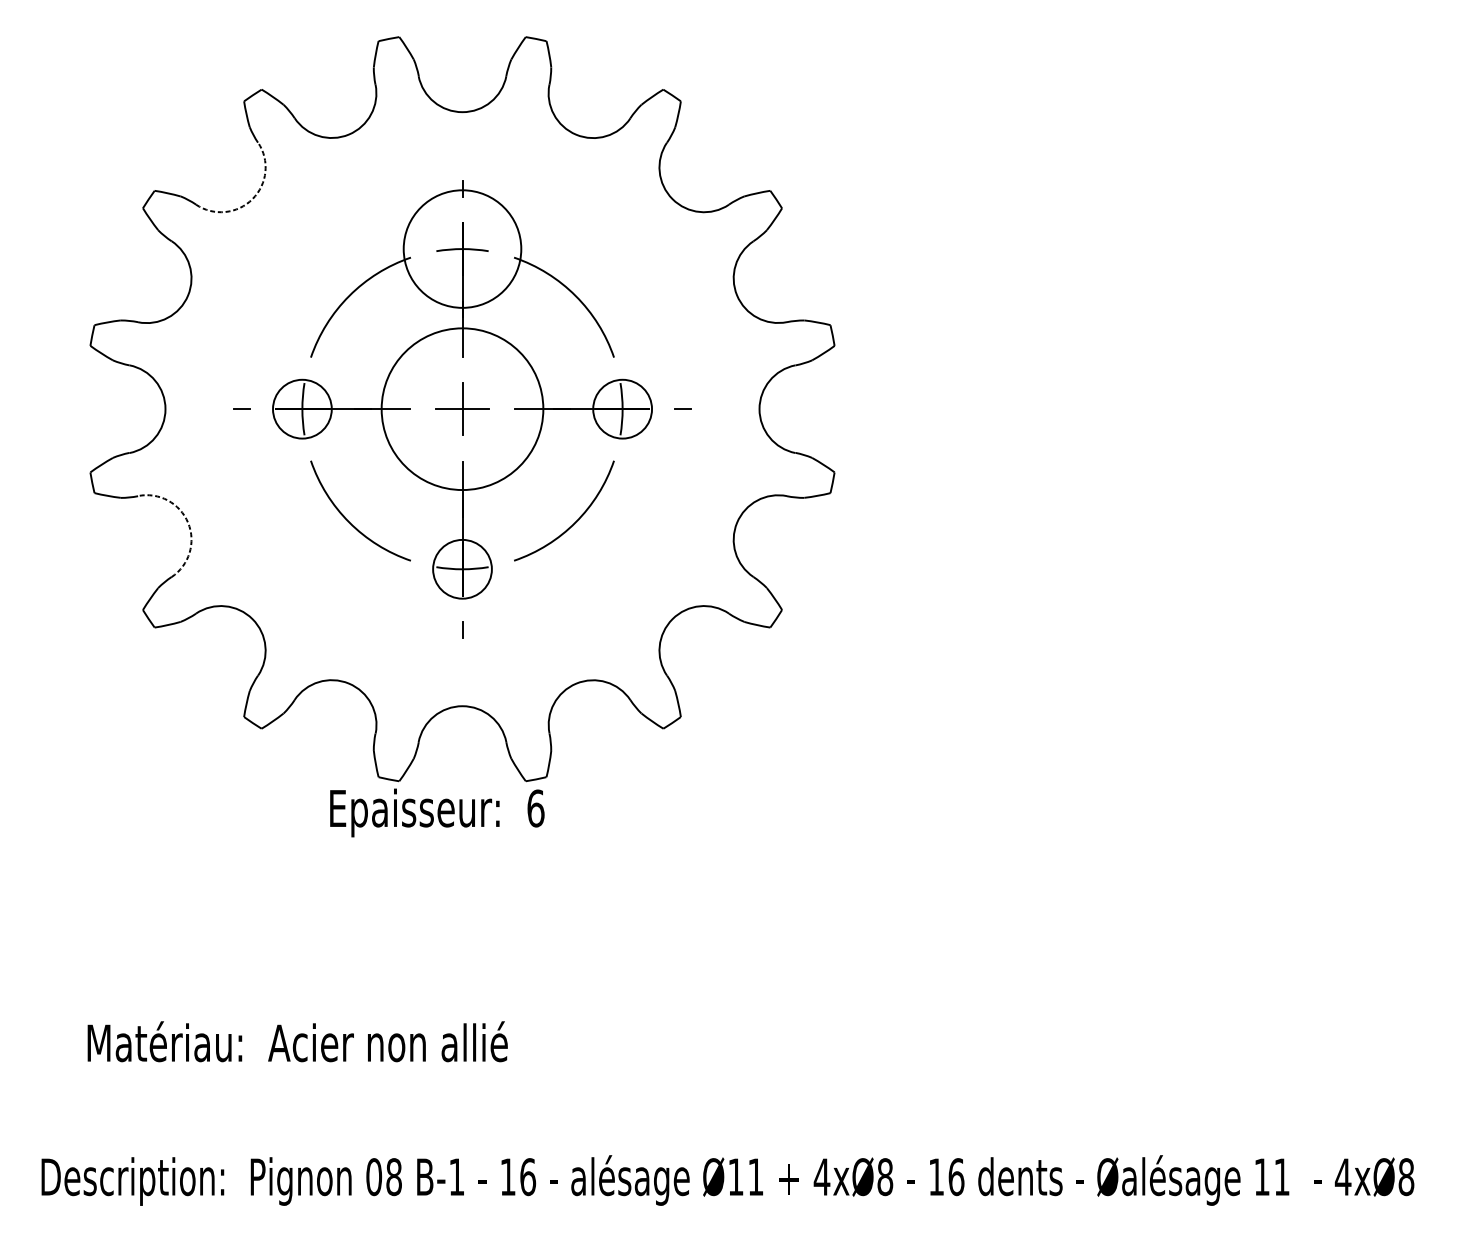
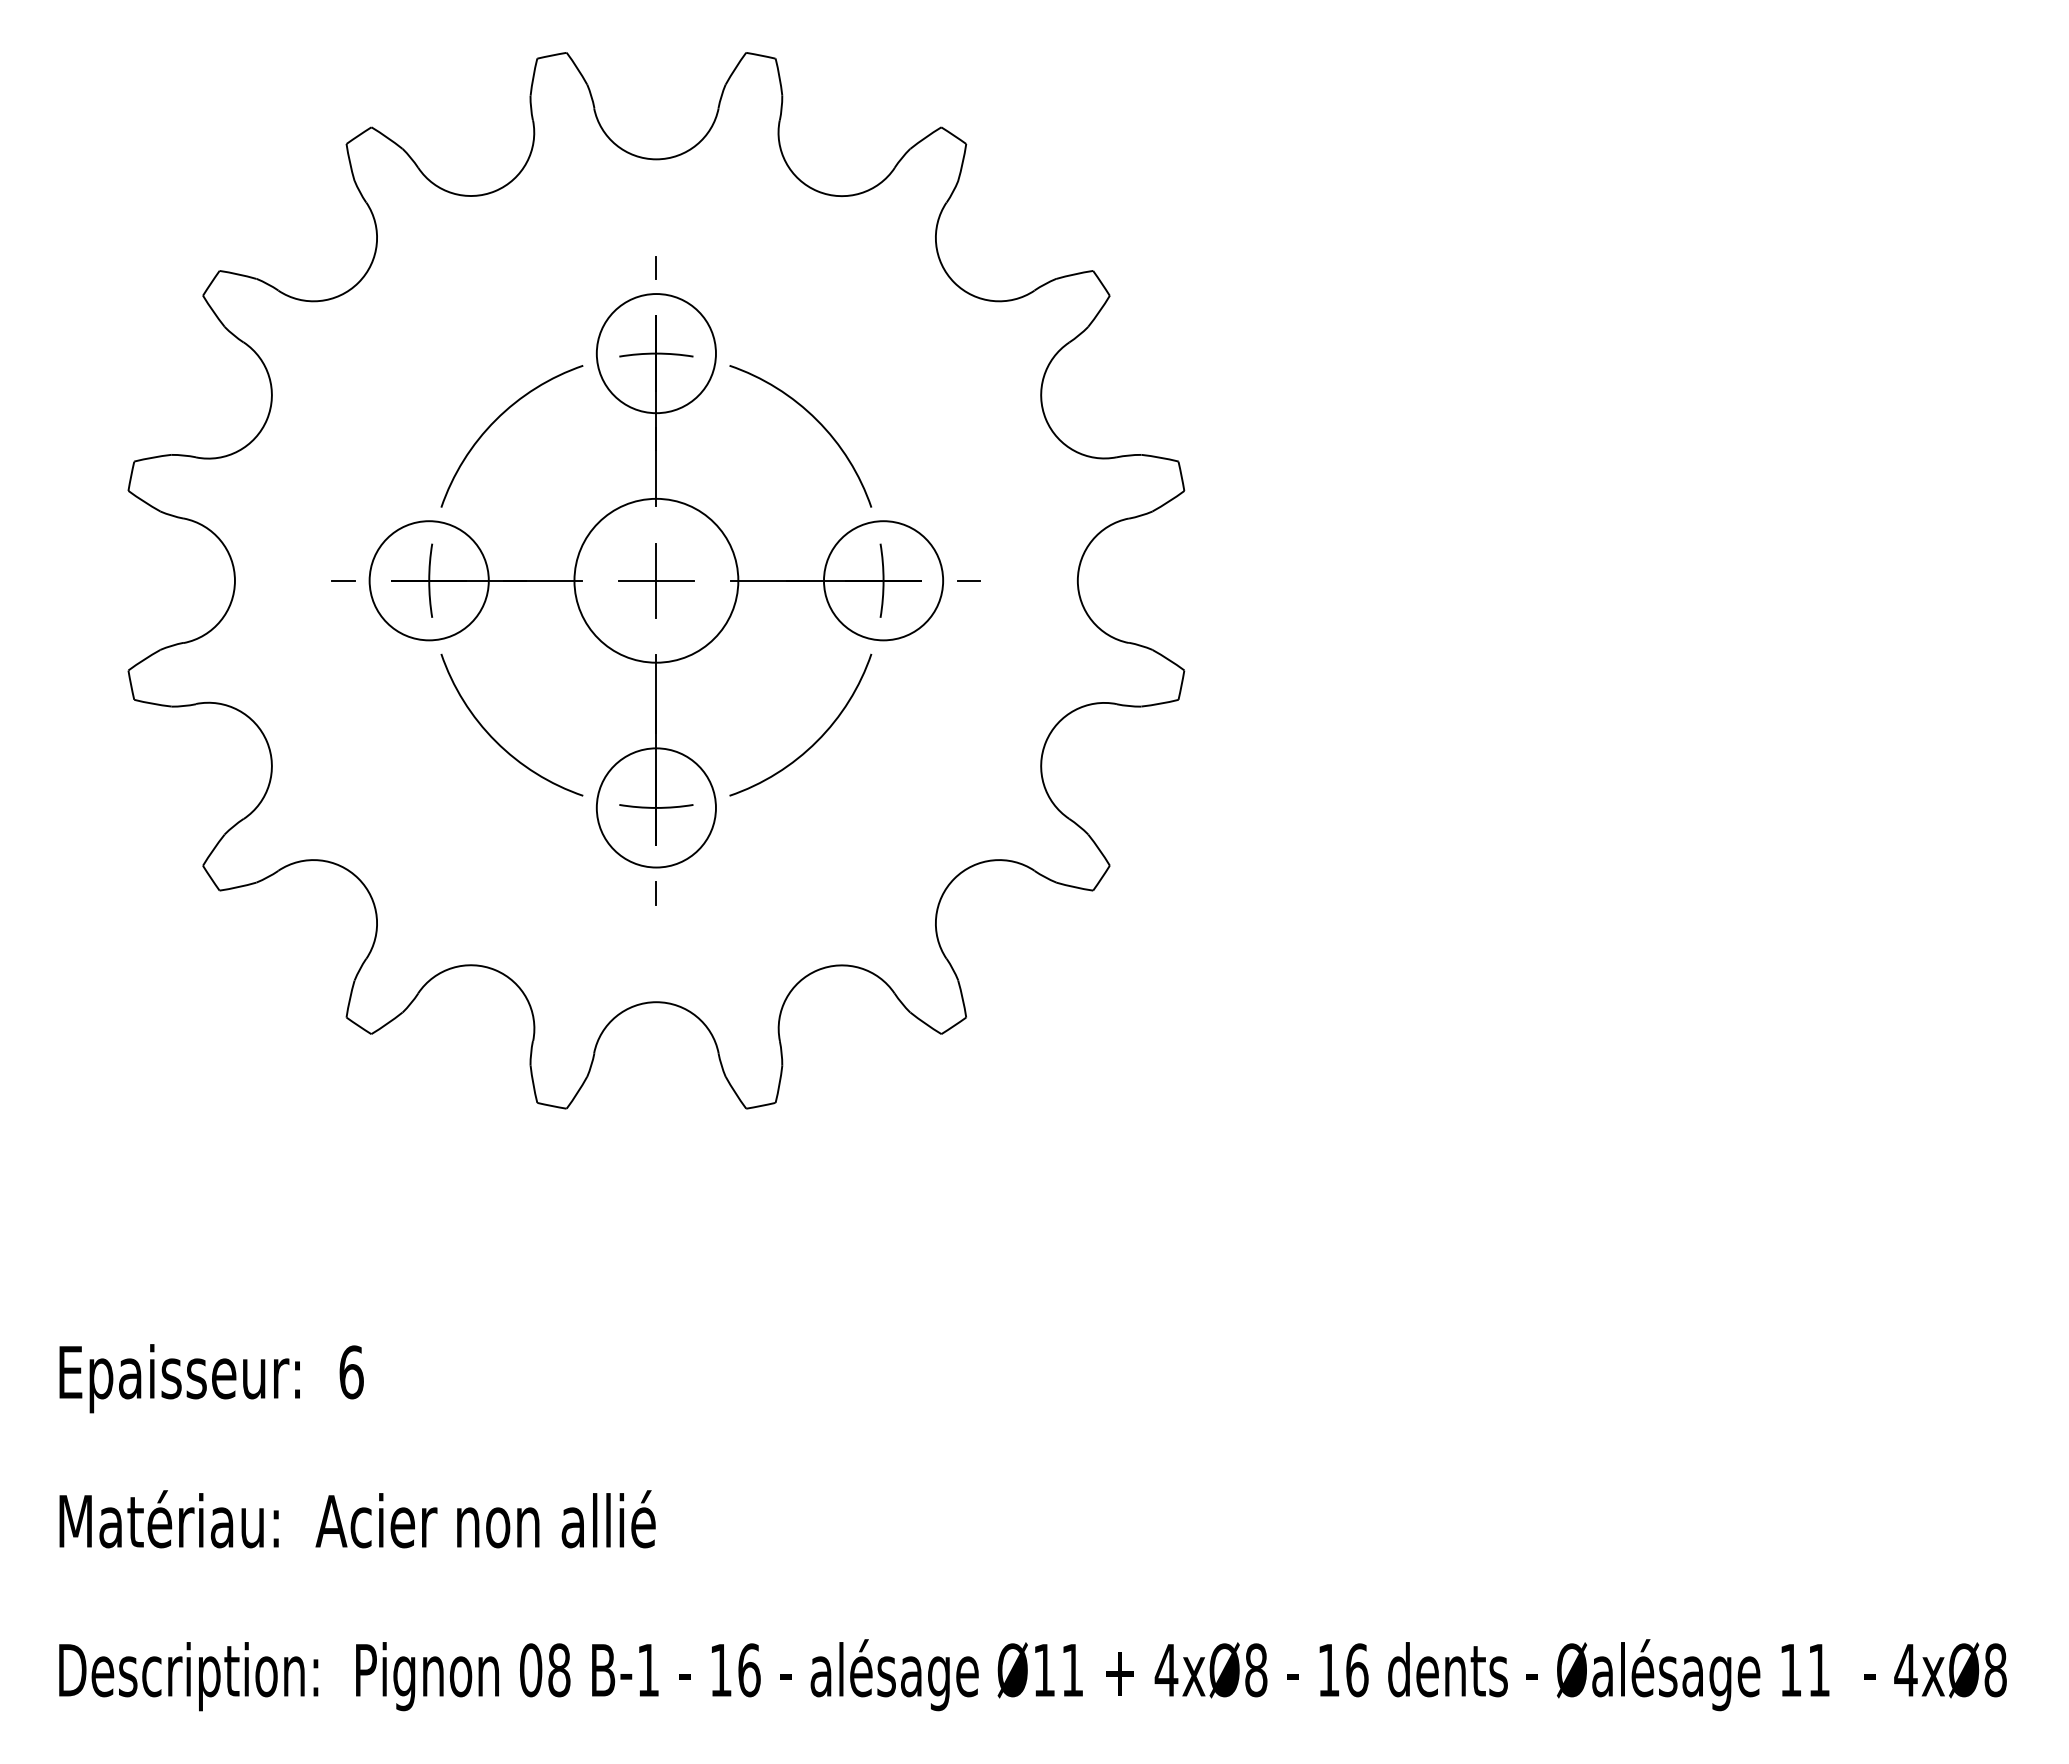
arc: (252, 198) -> (358, 282), dashed -> solid
circle: (461, 249) -> (655, 353), size x0.71
circle: (301, 409) -> (428, 580), size x1.43
circle: (462, 409) -> (656, 580), size x0.71
circle: (622, 409) -> (883, 580), size x1.43
arc: (188, 522) -> (267, 741), dashed -> solid
circle: (461, 568) -> (655, 807), size x1.43
text: (437, 812) -> (211, 1378), moved
text: (297, 1041) -> (357, 1519), moved

